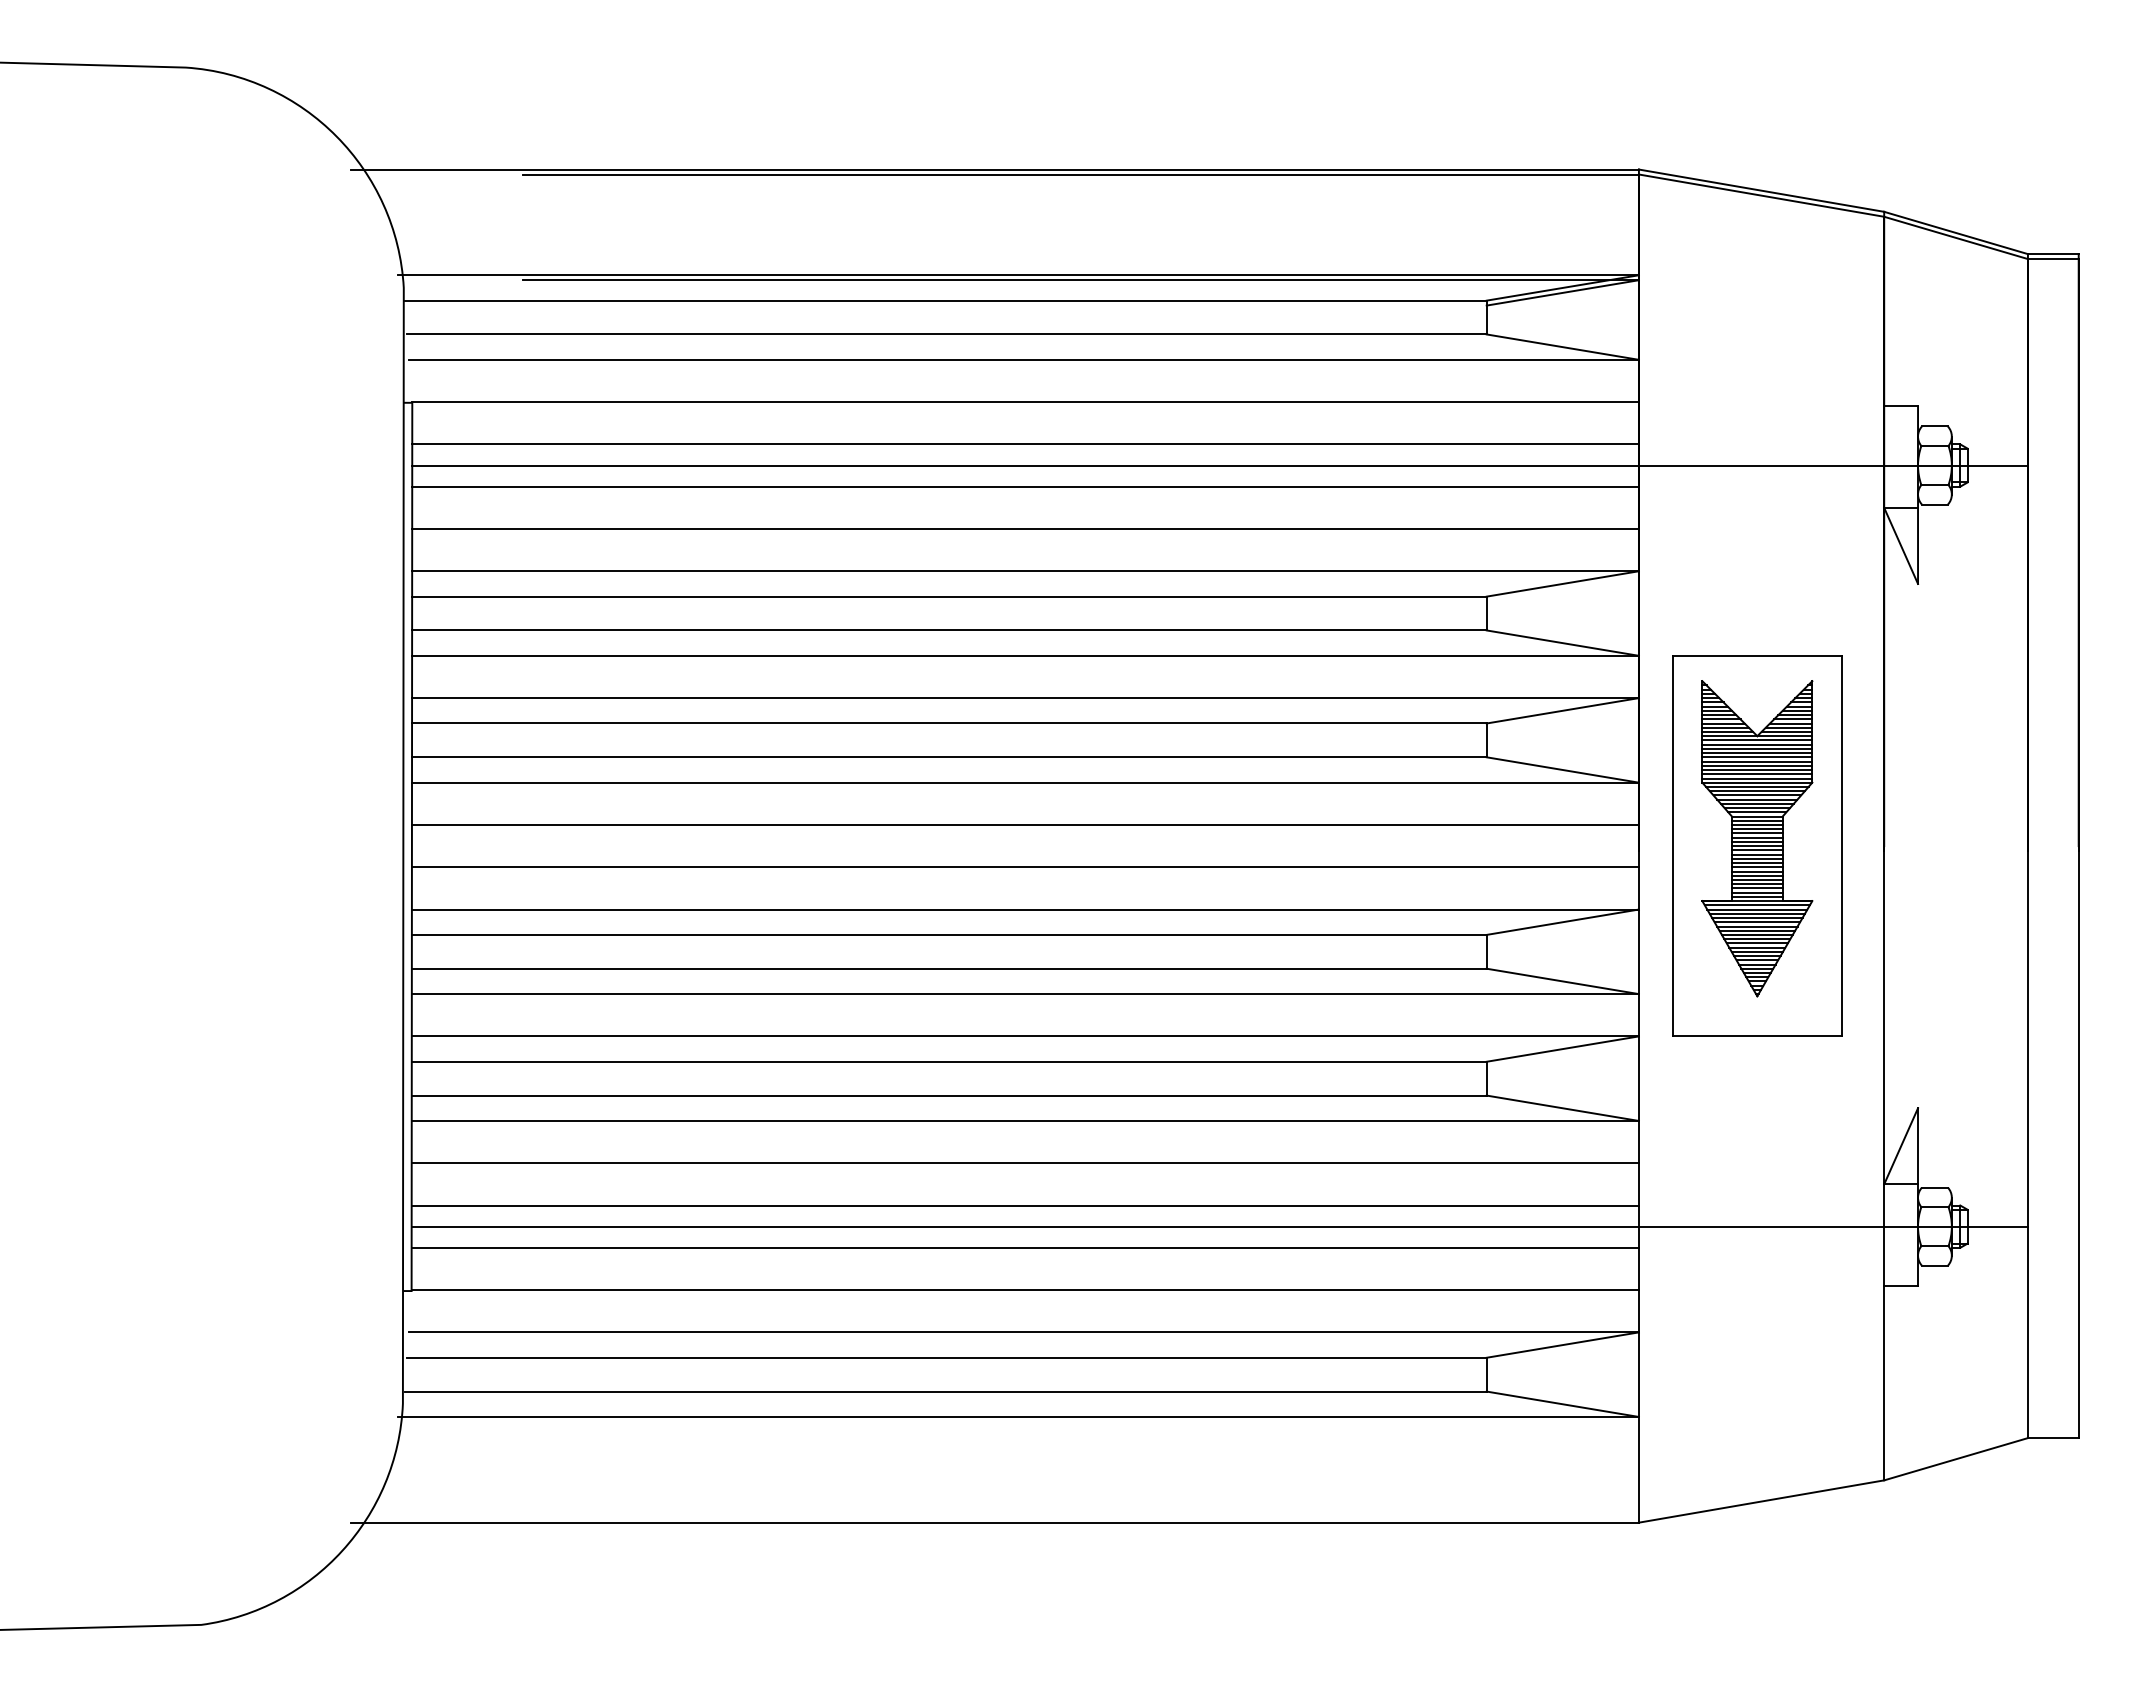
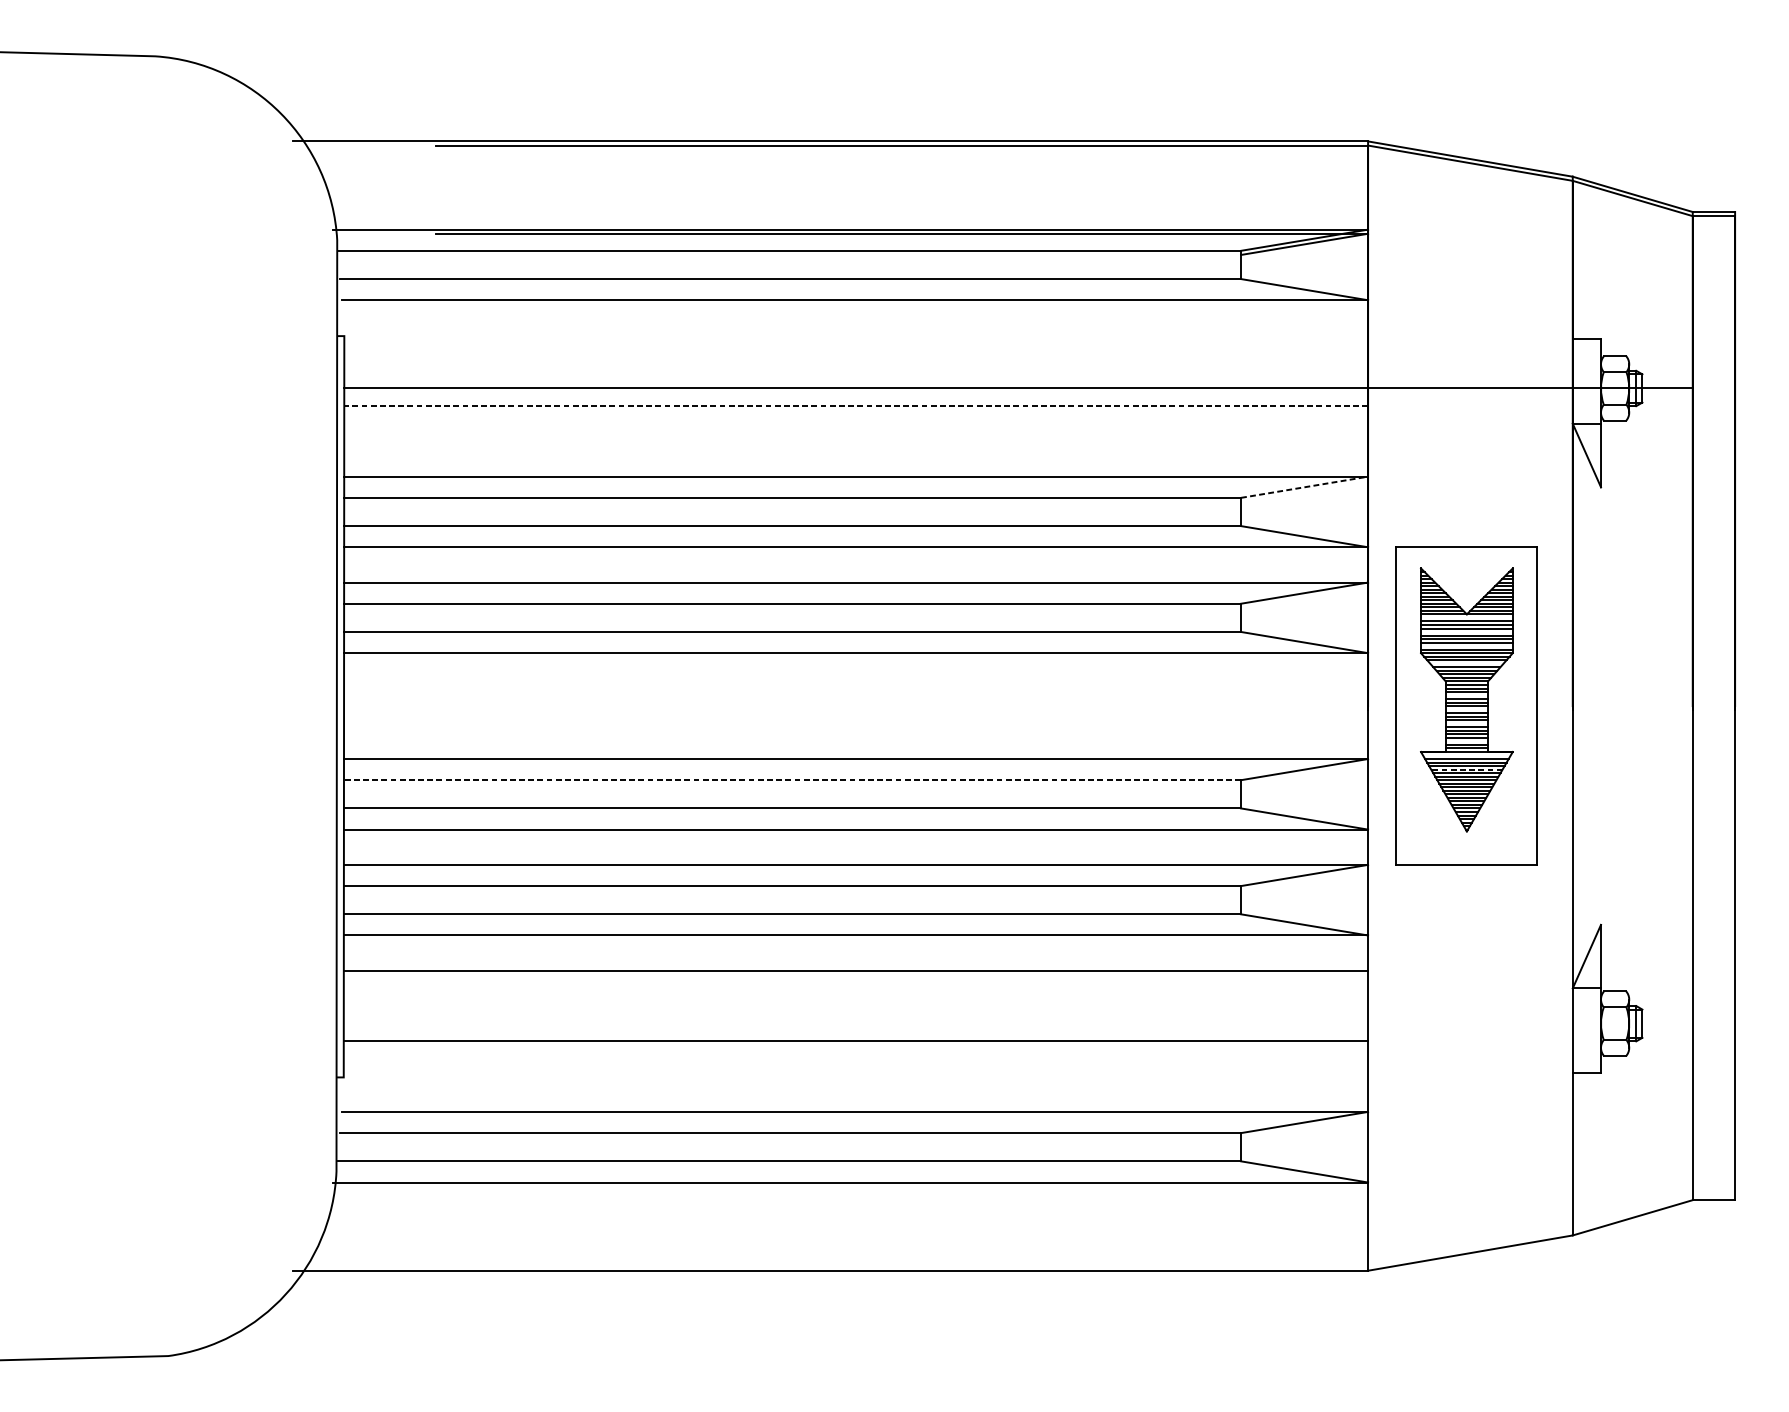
line: (1025, 402) -> (856, 335), removed
line: (1025, 444) -> (856, 370), removed
line: (1025, 486) -> (856, 405), solid -> dashed
line: (1025, 528) -> (856, 441), removed
line: (1563, 583) -> (1305, 486), solid -> dashed
line: (1757, 740) -> (1467, 617), removed
line: (1757, 757) -> (1467, 632), removed
line: (1757, 774) -> (1467, 646), removed
line: (1757, 795) -> (1467, 663), removed
line: (1024, 824) -> (855, 688), removed
line: (1756, 833) -> (1466, 695), removed
line: (1756, 850) -> (1466, 709), removed
line: (1024, 867) -> (855, 723), removed
line: (1756, 867) -> (1466, 723), removed
line: (1756, 888) -> (1466, 741), removed
line: (1756, 905) -> (1466, 755), removed
line: (1757, 922) -> (1467, 769), solid -> dashed
line: (948, 934) -> (791, 779), solid -> dashed
line: (1025, 1205) -> (856, 1006), removed
line: (1219, 1226) -> (1018, 1023), removed
line: (1025, 1290) -> (856, 1076), removed

